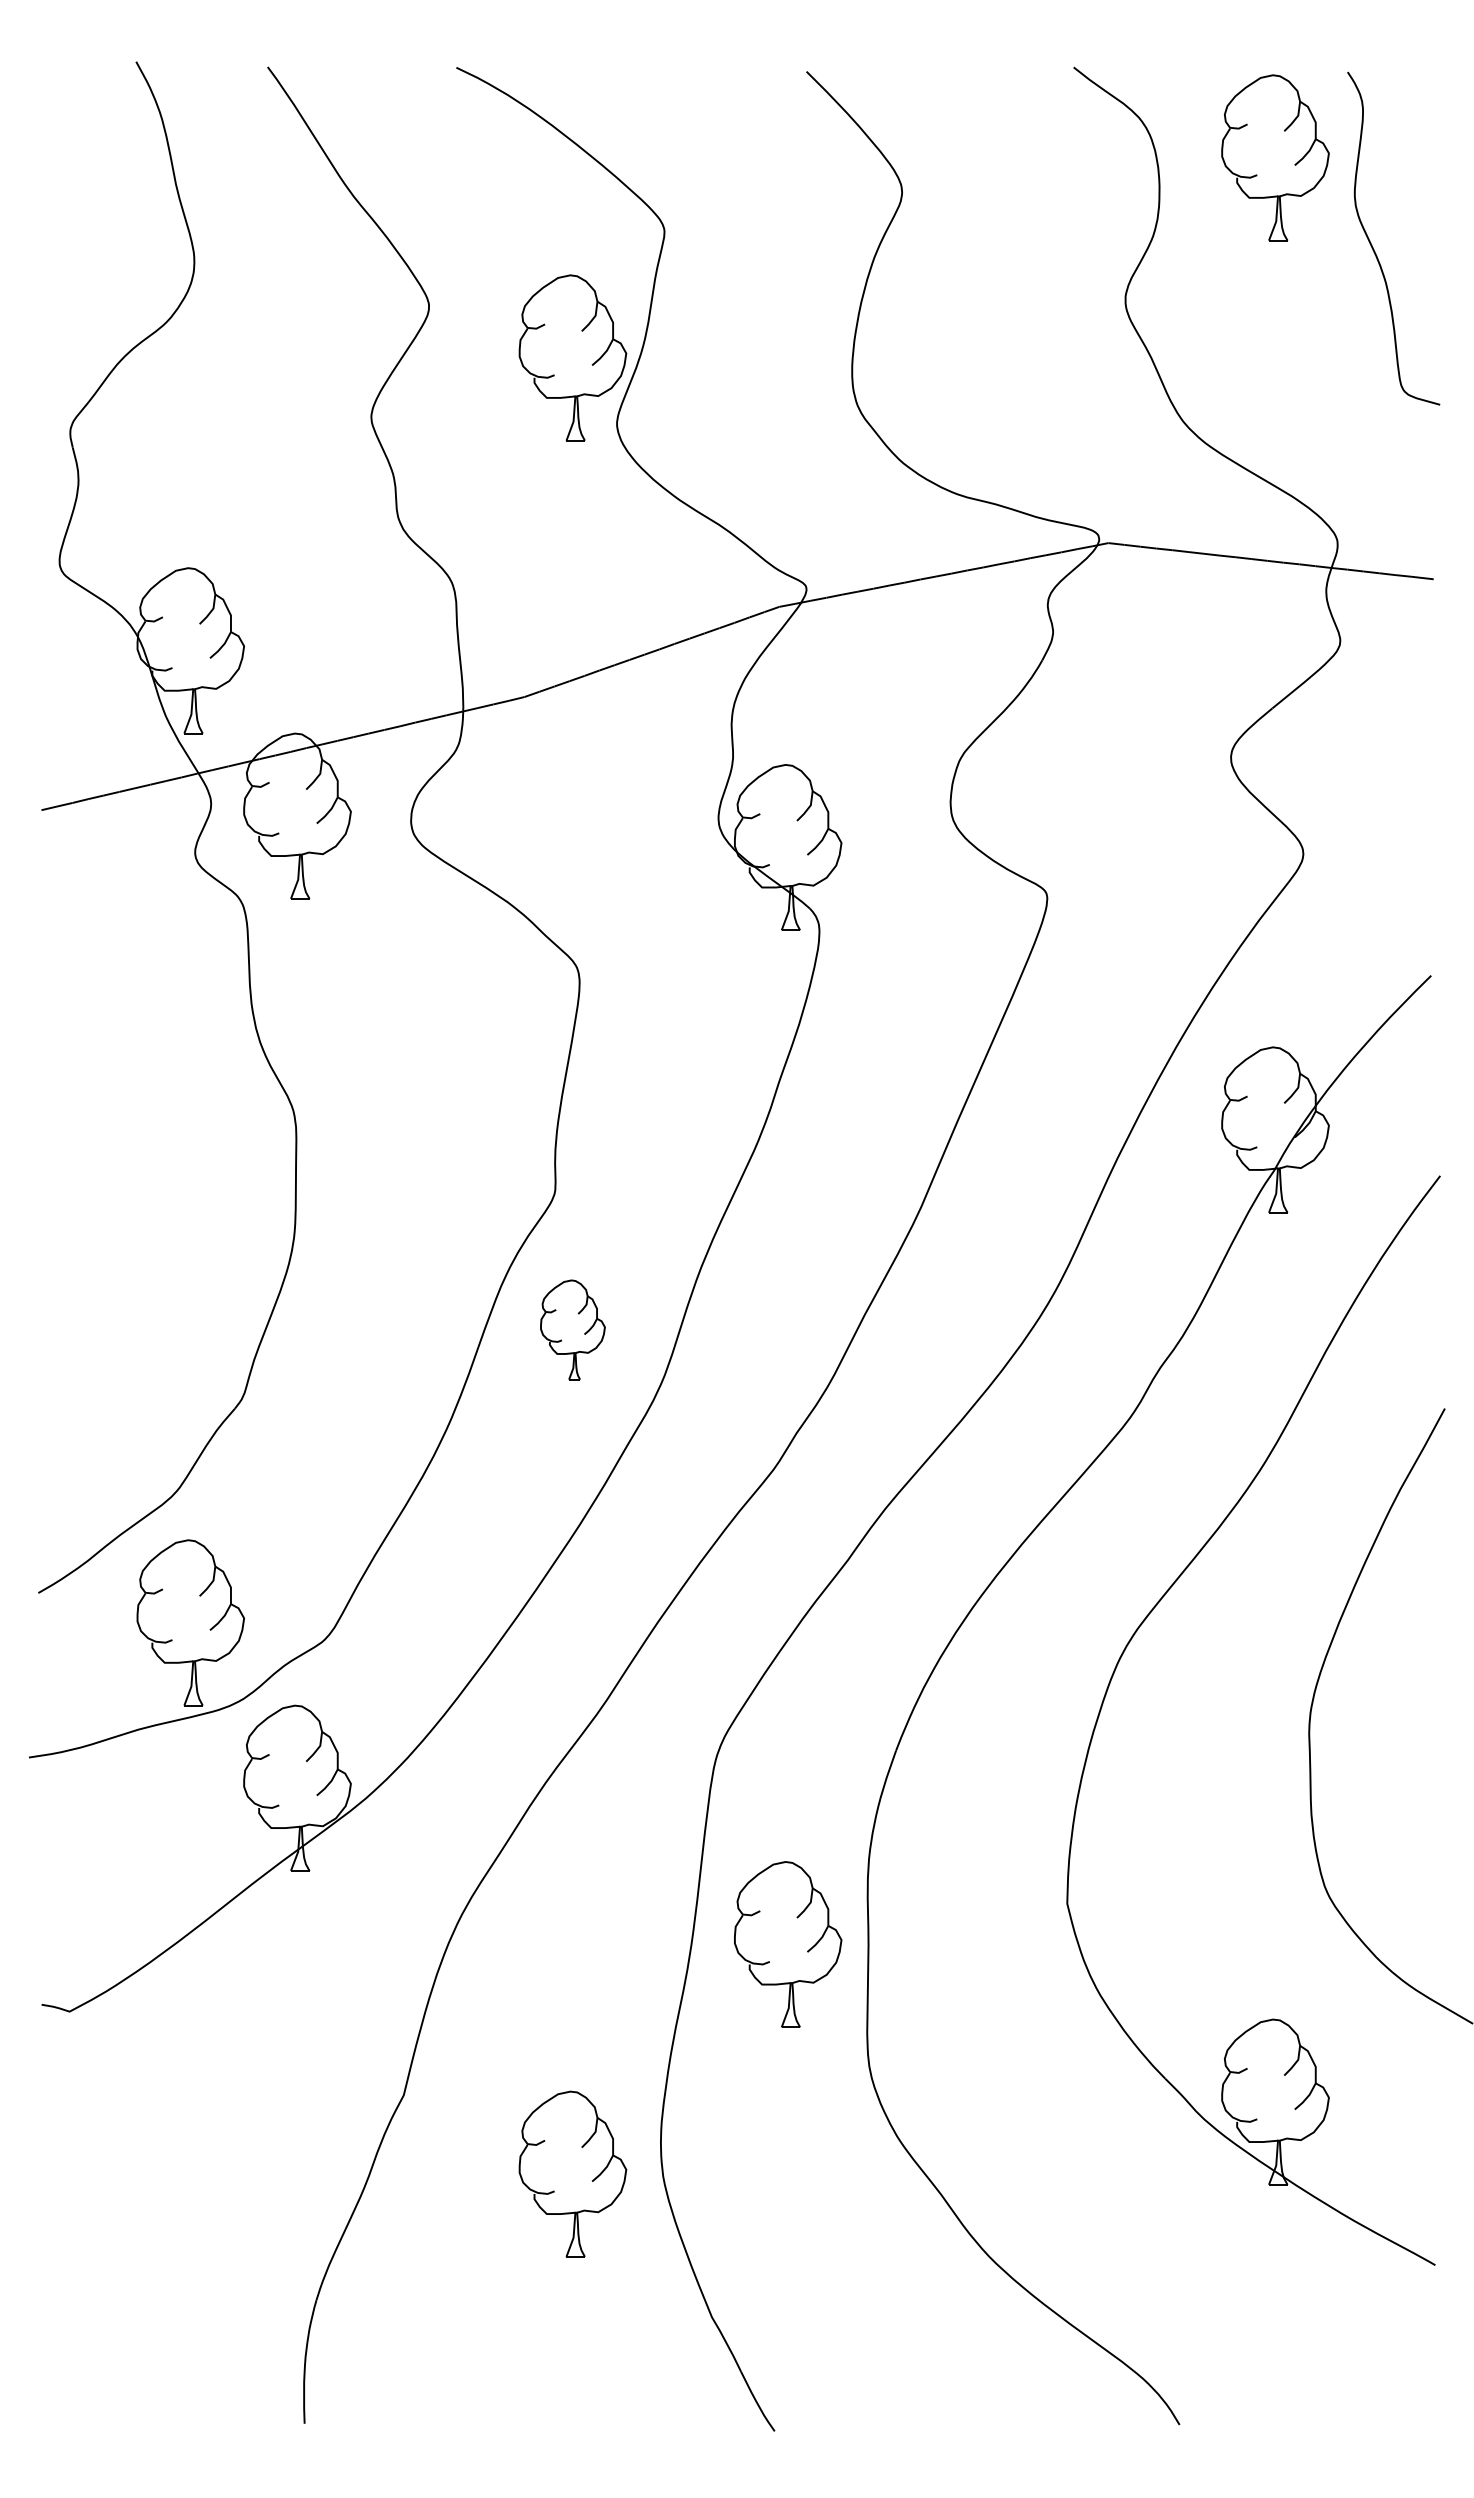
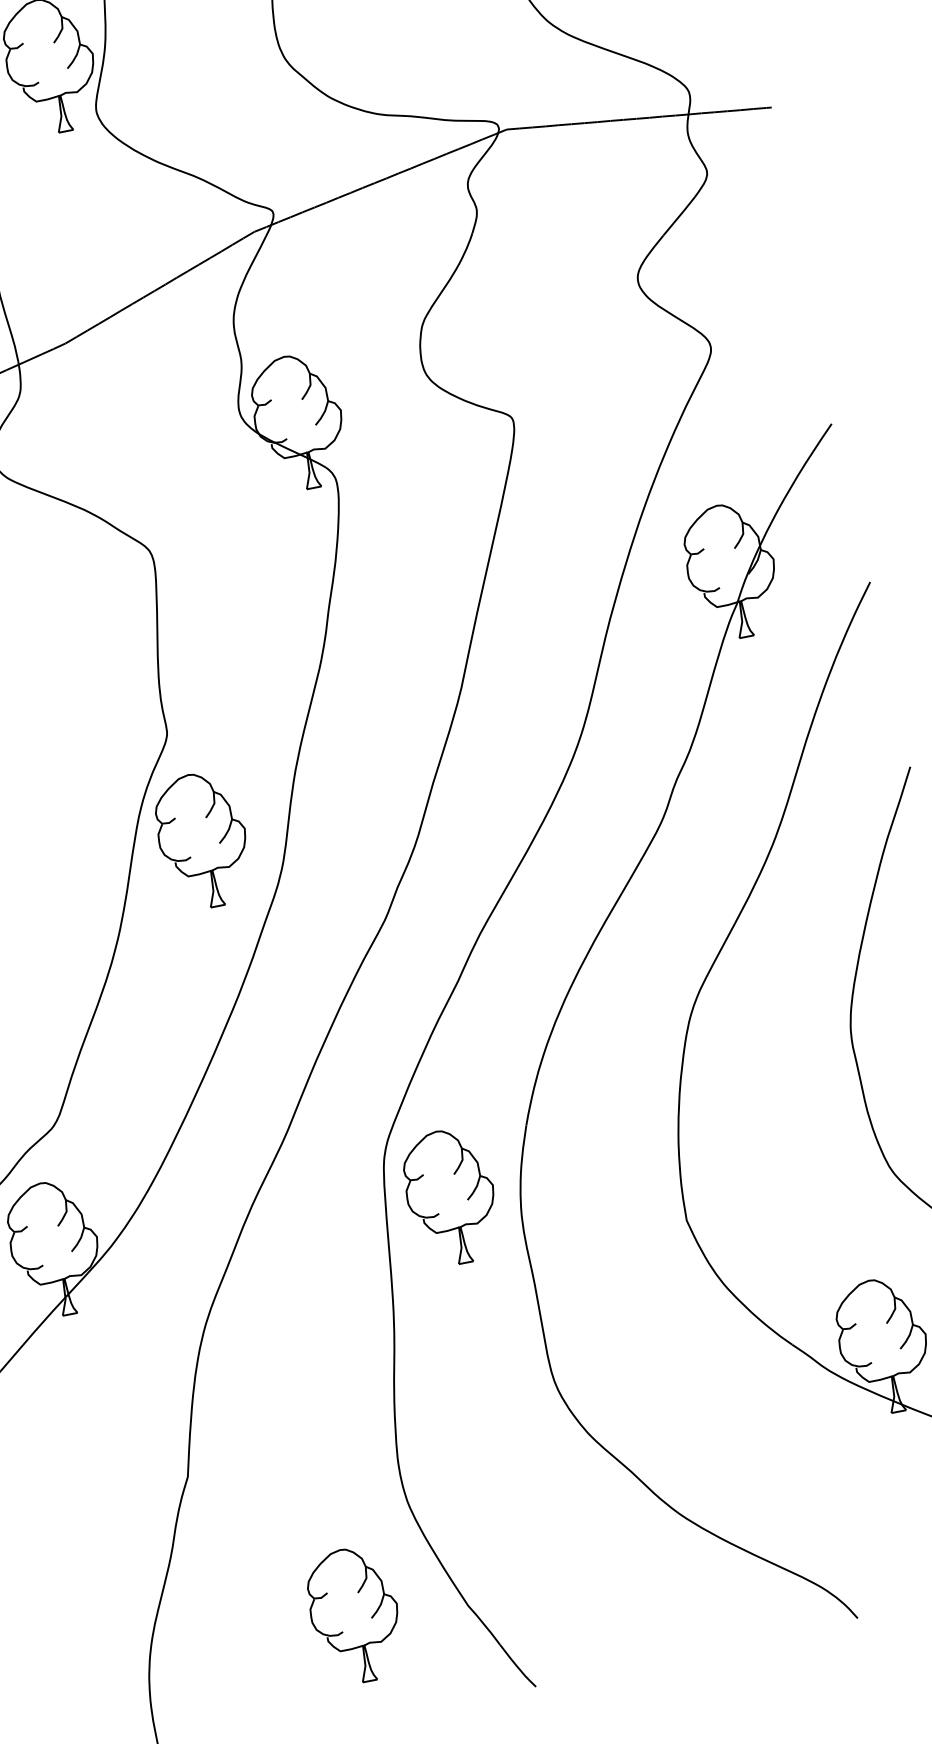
part: (572, 1329) -> (202, 840), size x1.67
part: (788, 1944) -> (451, 1197), moved
part: (572, 2173) -> (354, 1614), moved

